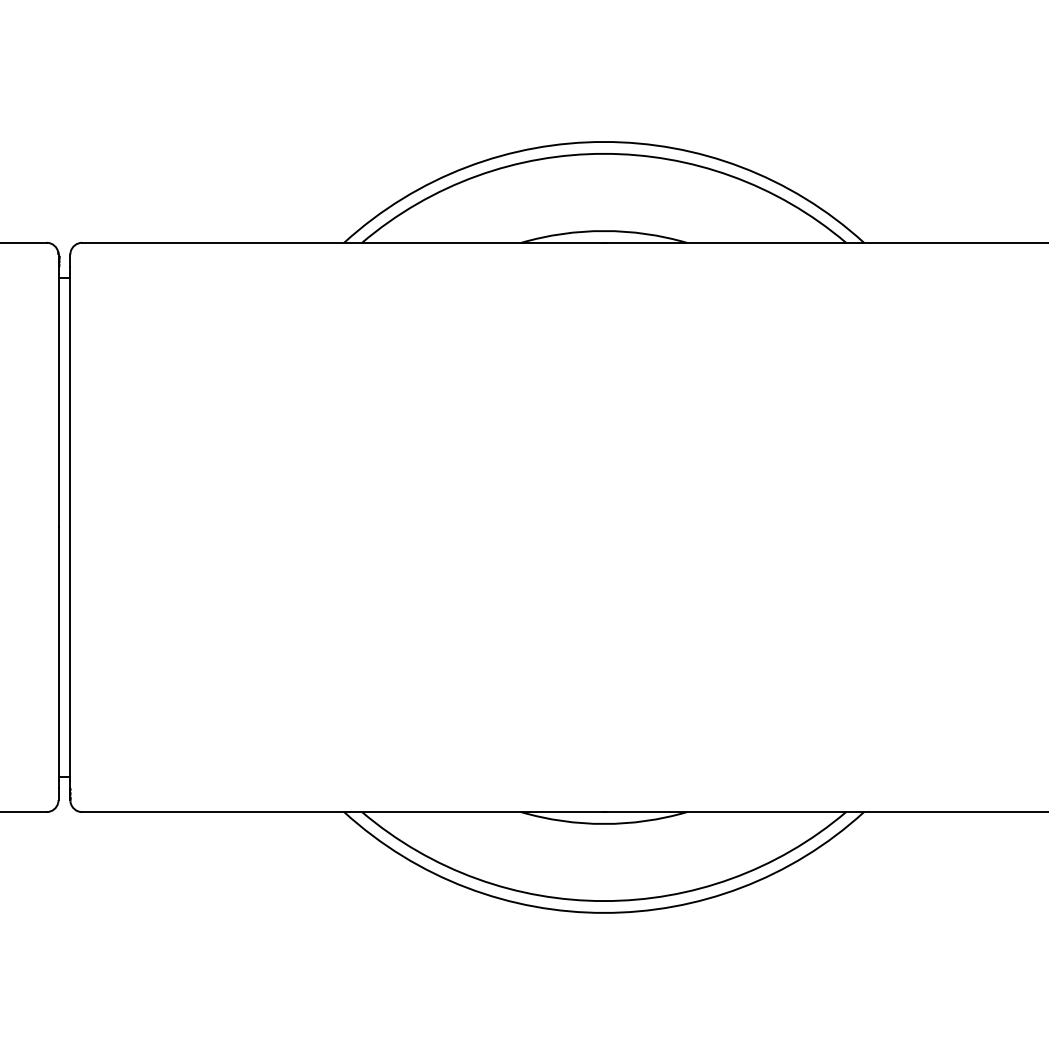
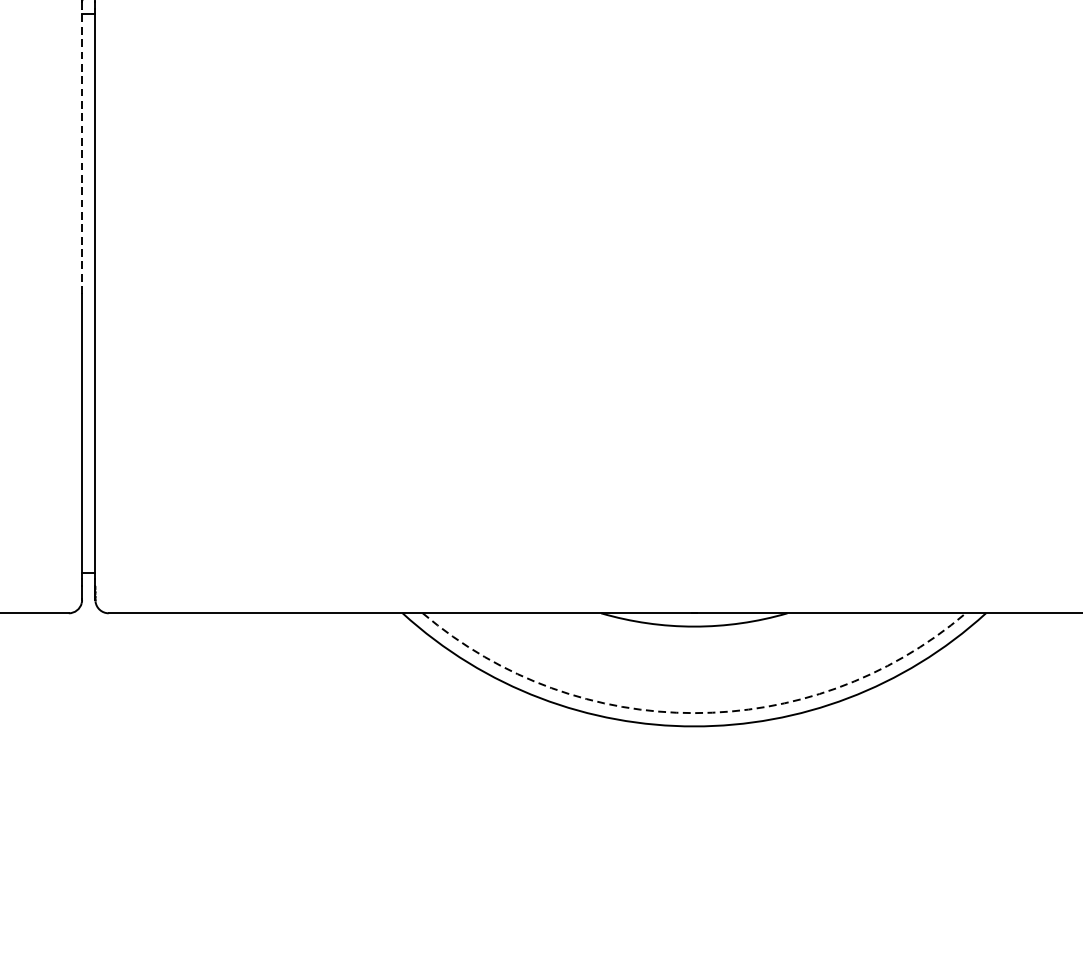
line: (58, 400) -> (82, 151), solid -> dashed
arc: (604, 901) -> (694, 713), solid -> dashed

